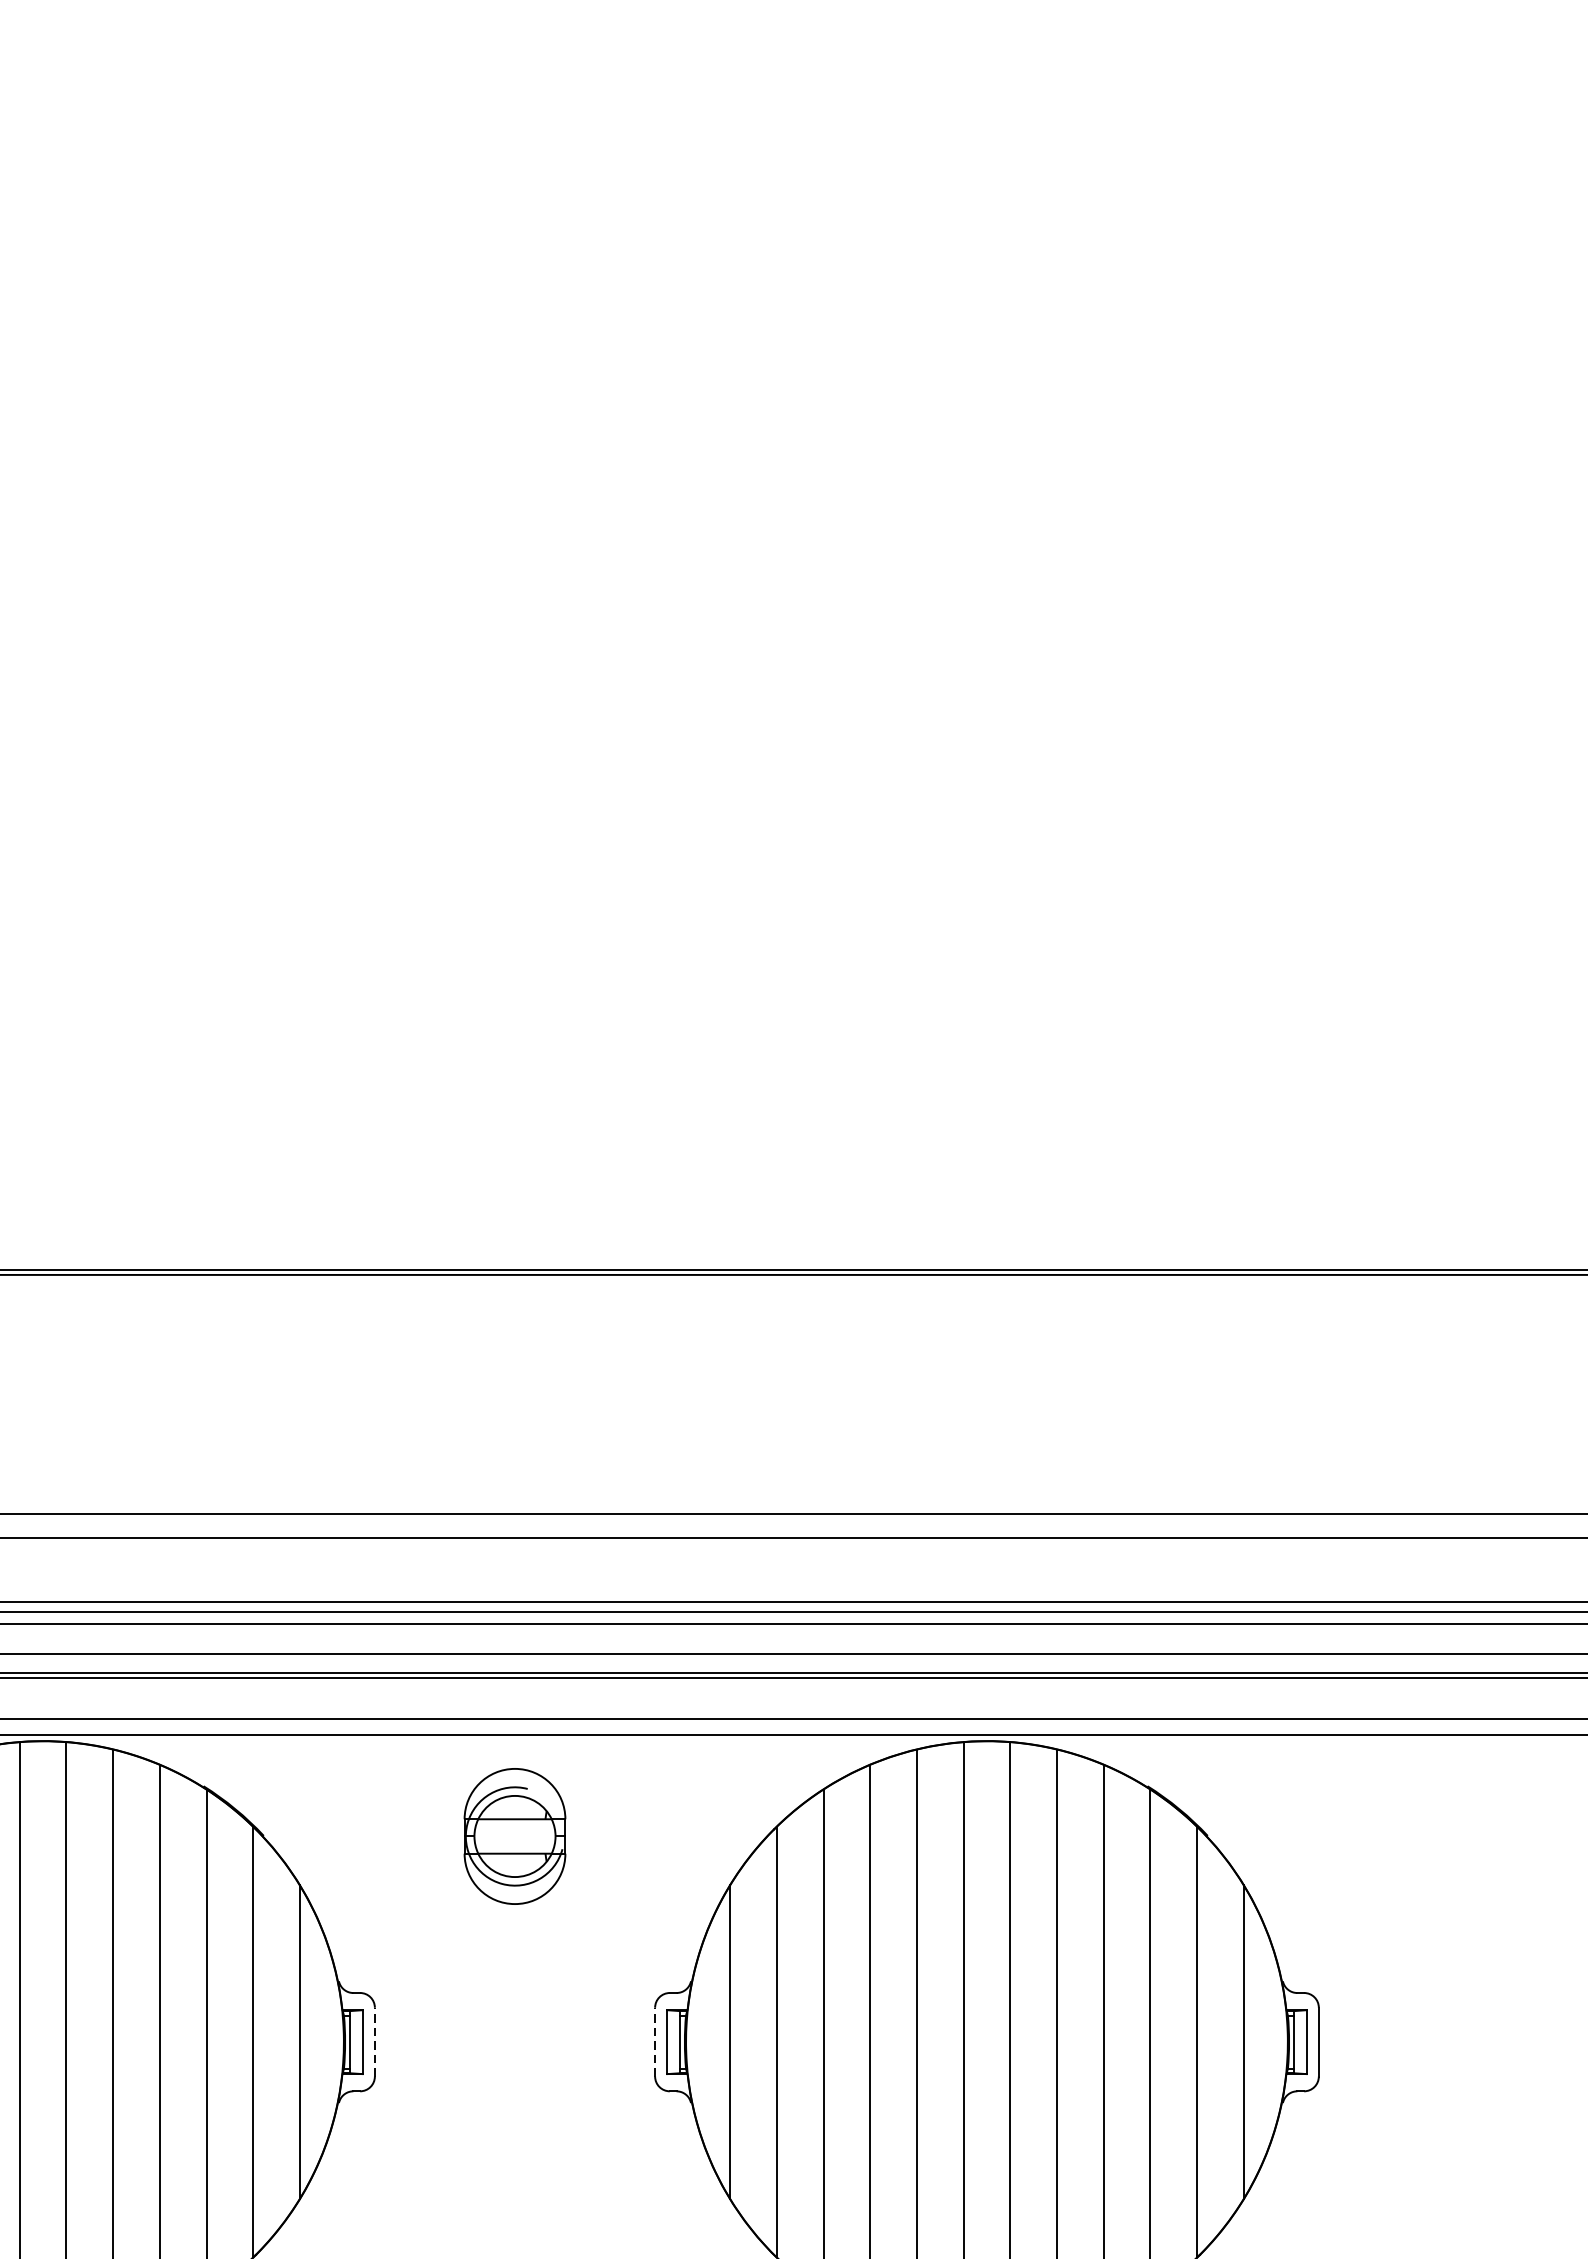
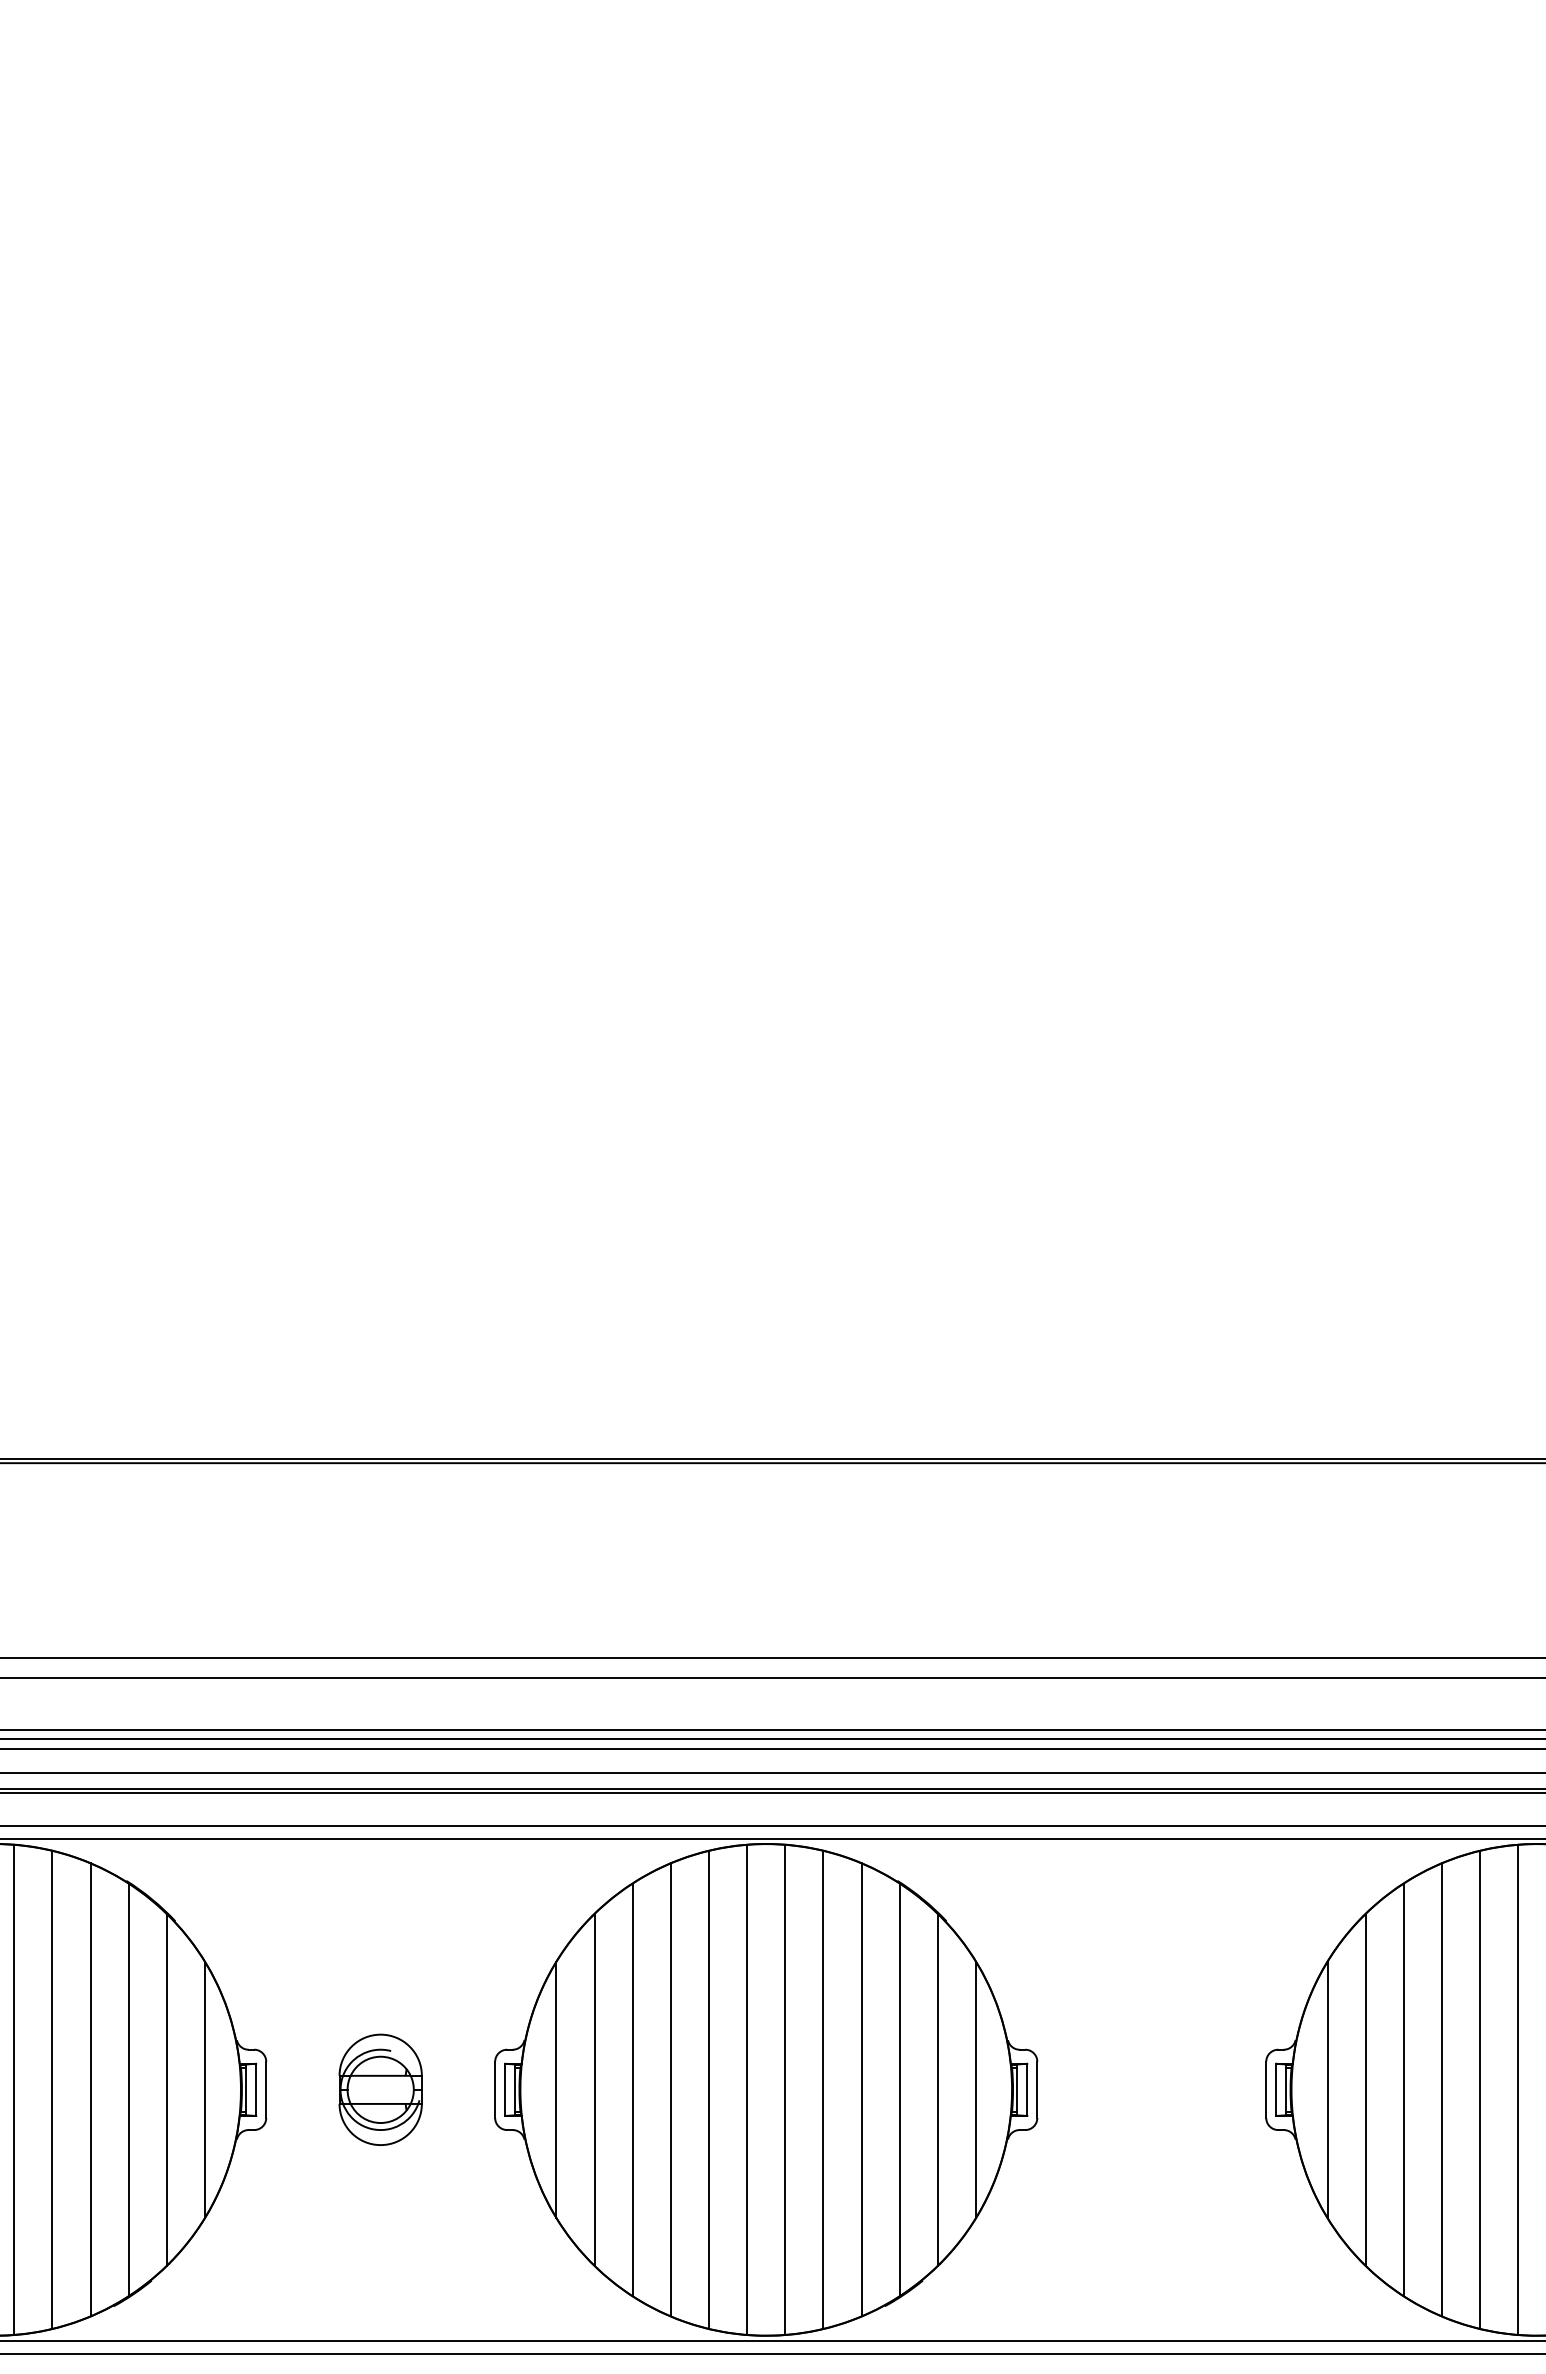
part: (514, 1836) -> (380, 2089), moved
line: (375, 2041) -> (266, 2089), dashed -> solid
line: (655, 2041) -> (495, 2089), dashed -> solid

